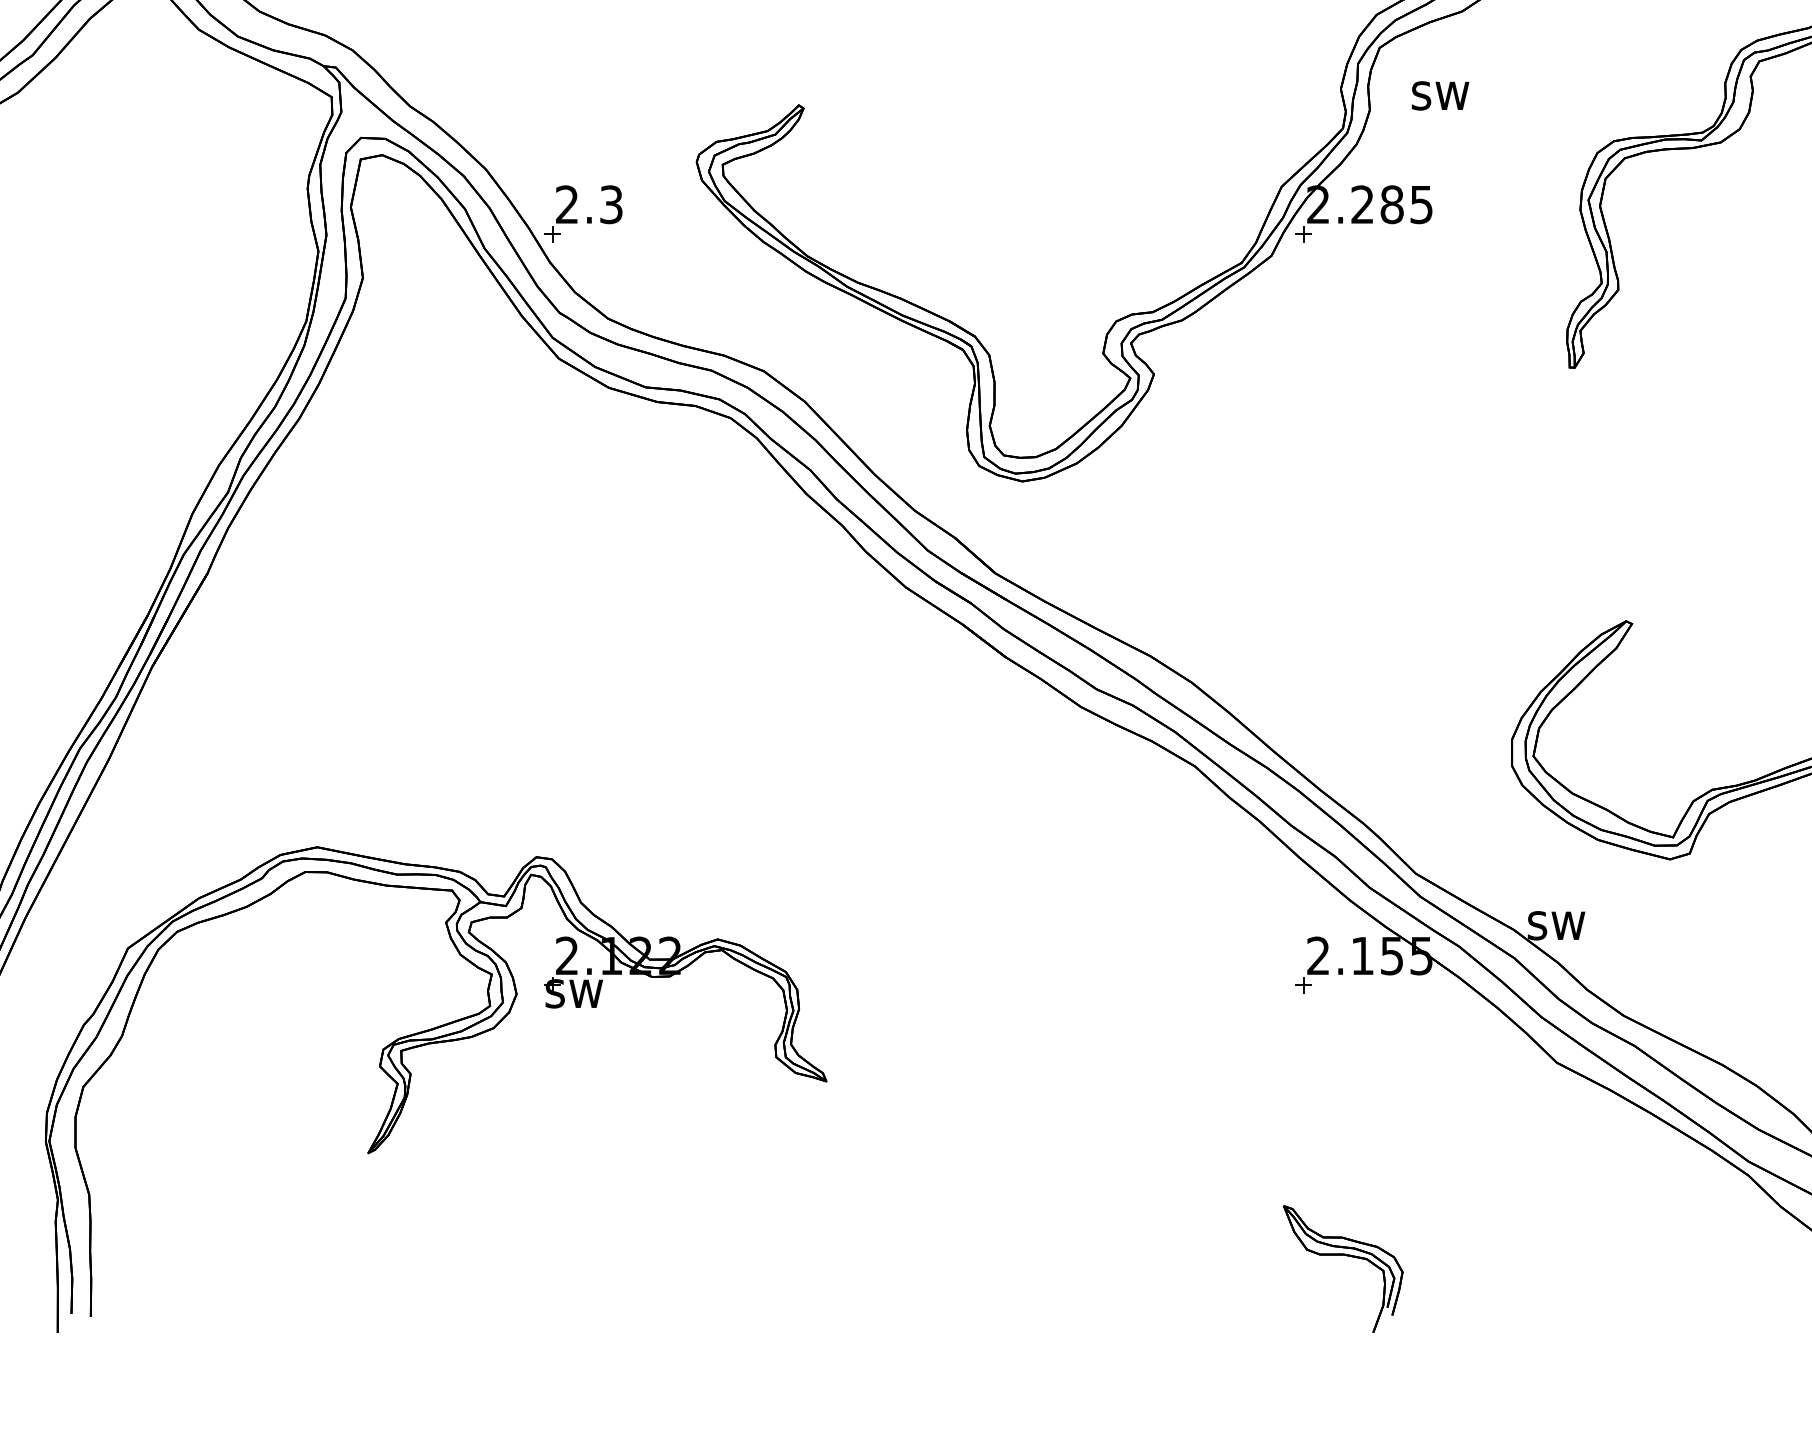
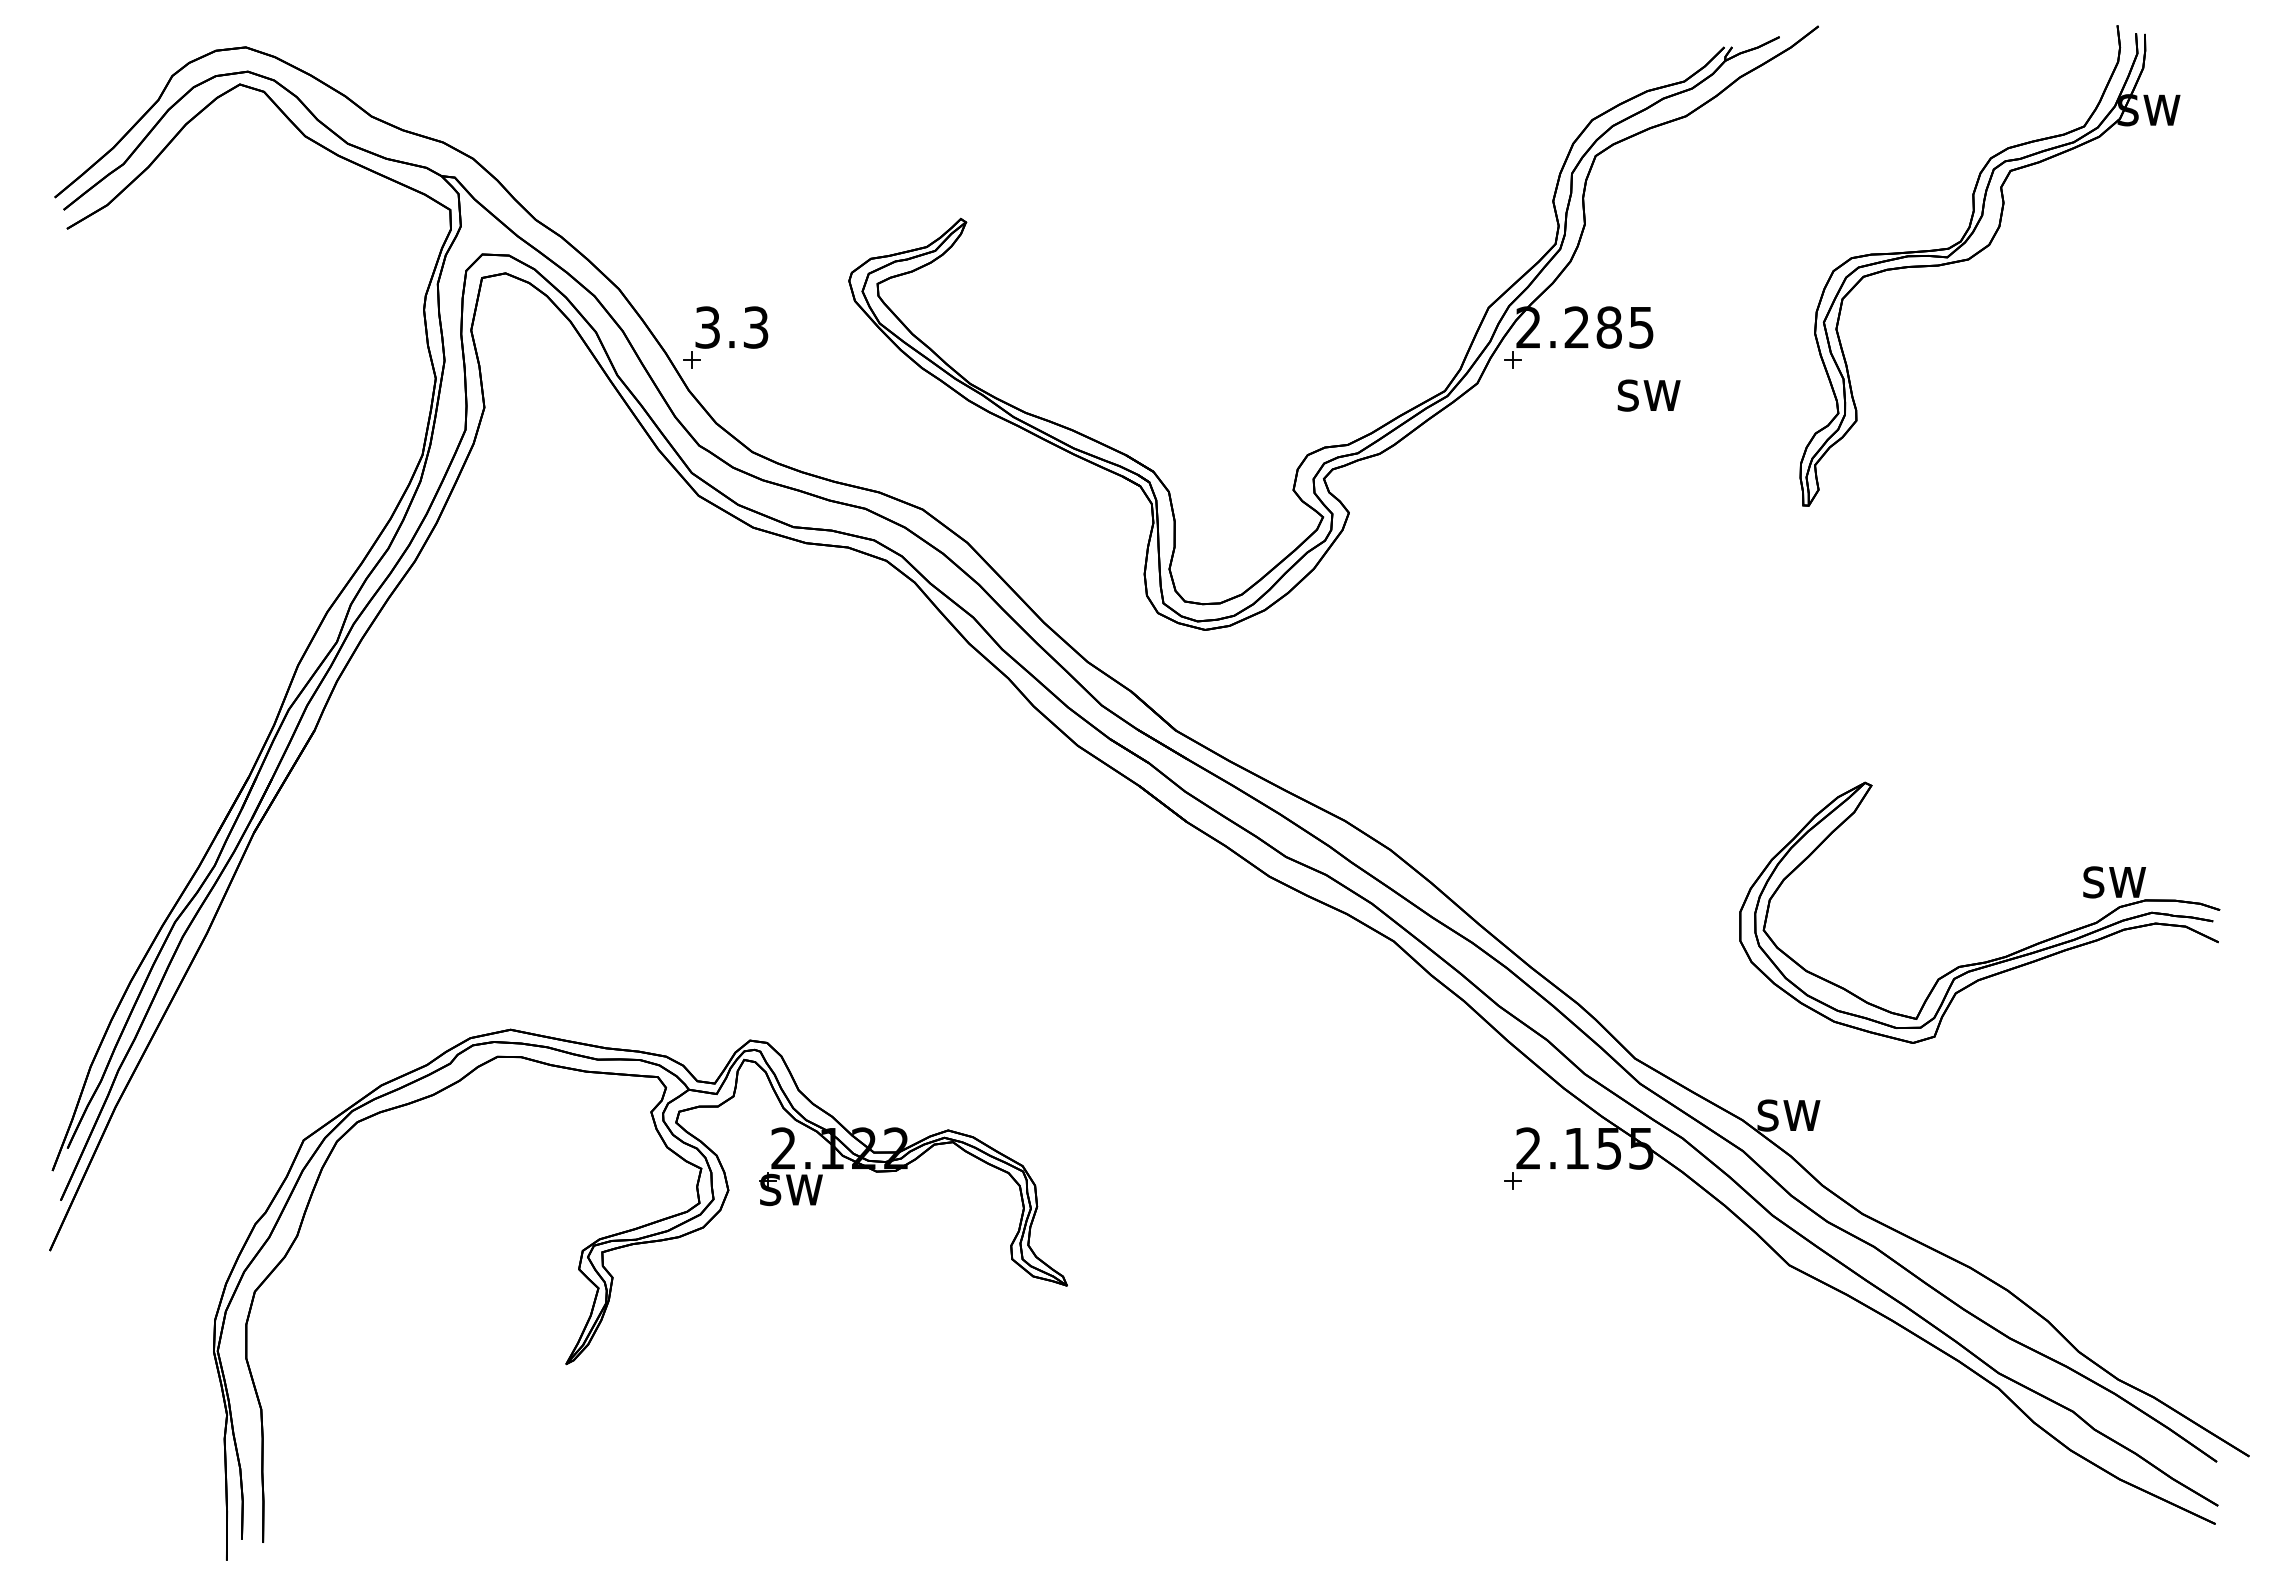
text: (1439, 95) -> (1648, 395), moved
text: (567, 204) -> (707, 327), 2.3 -> 3.3
part: (409, 1087) -> (611, 1292), moved
part: (1344, 1256) -> (1557, 1476), removed

